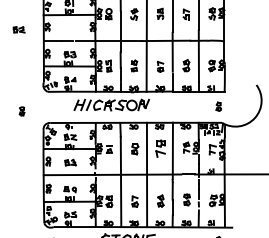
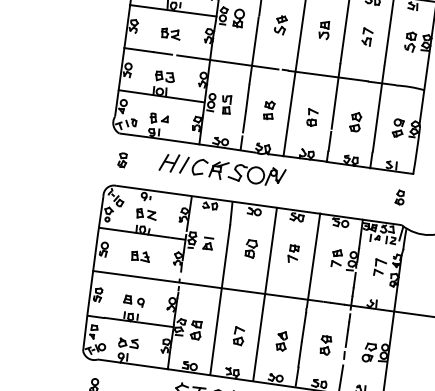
part: (18, 29) -> (169, 33), moved
part: (21, 111) -> (121, 160), moved
part: (159, 148) -> (291, 253), size x0.62

